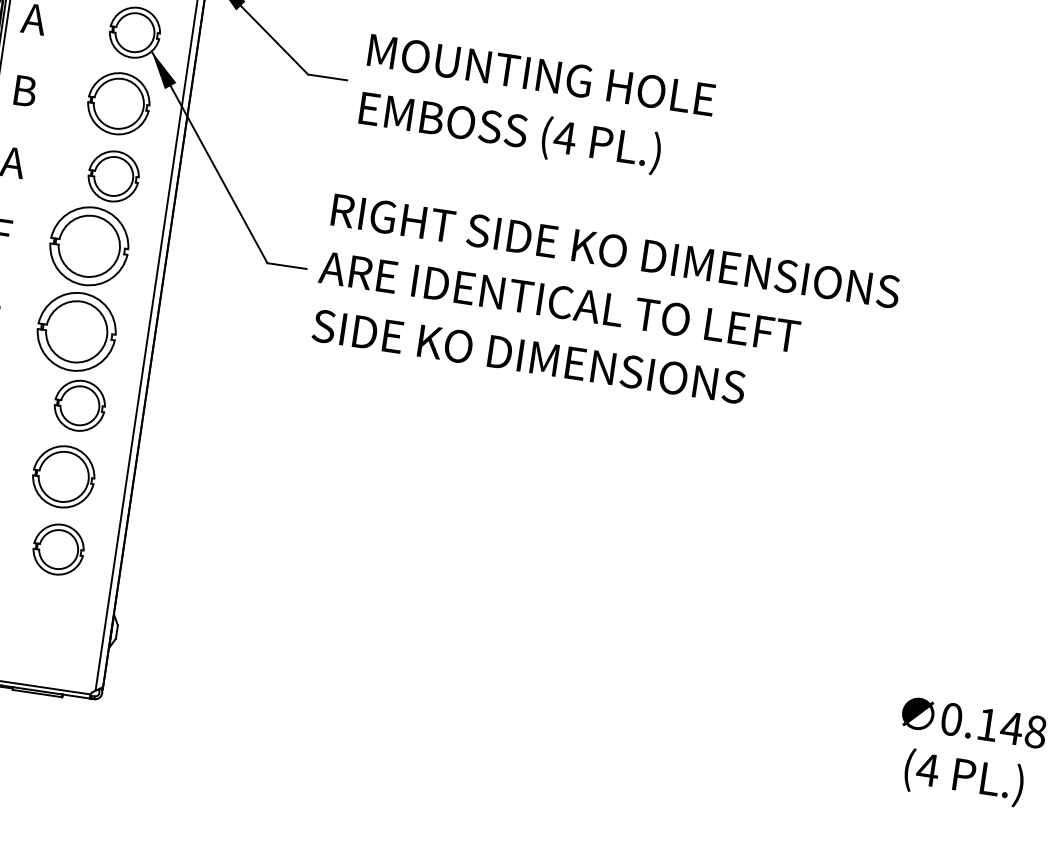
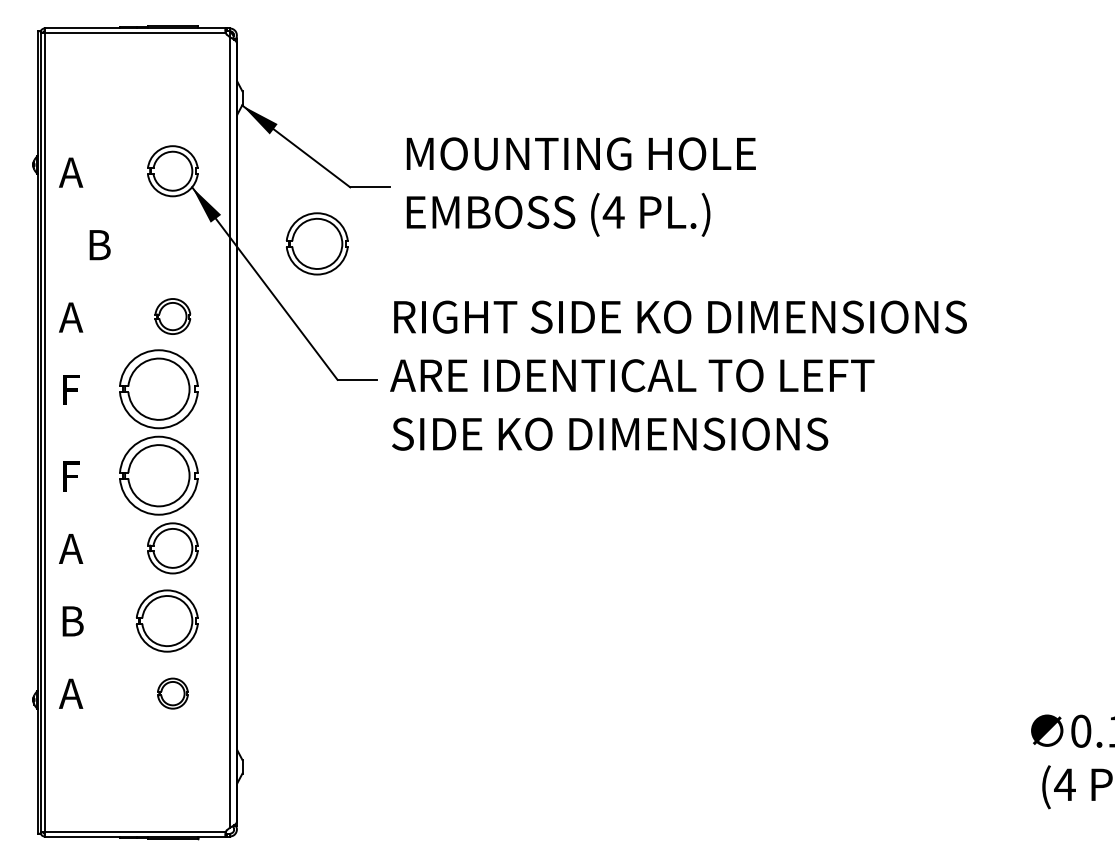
text: (24, 91) -> (99, 245), moved
part: (118, 103) -> (316, 243), moved
part: (113, 176) -> (172, 316), size x0.7
part: (58, 549) -> (172, 693), size x0.6

